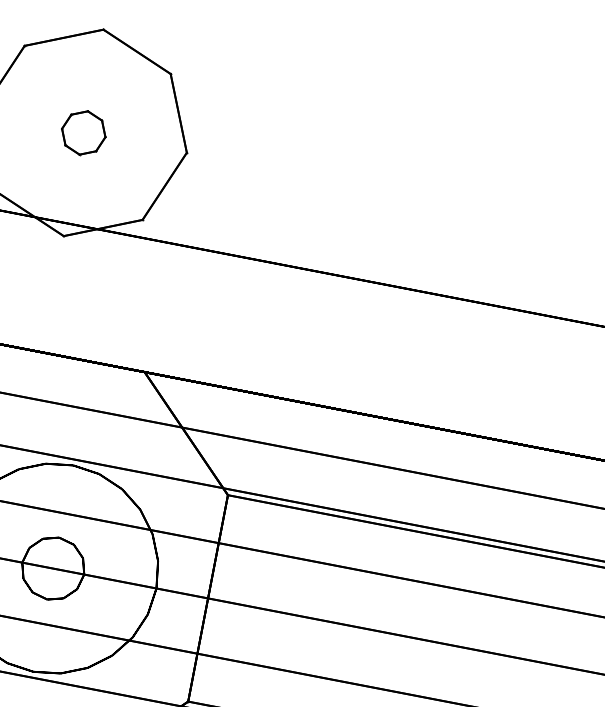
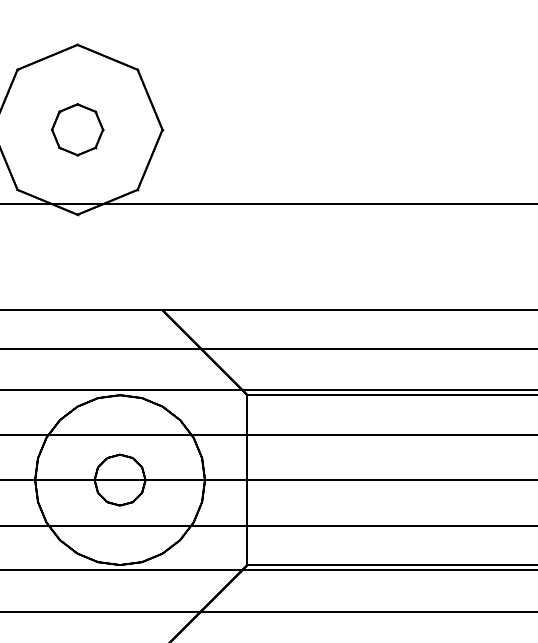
part: (83, 132) -> (77, 129), size x1.43

